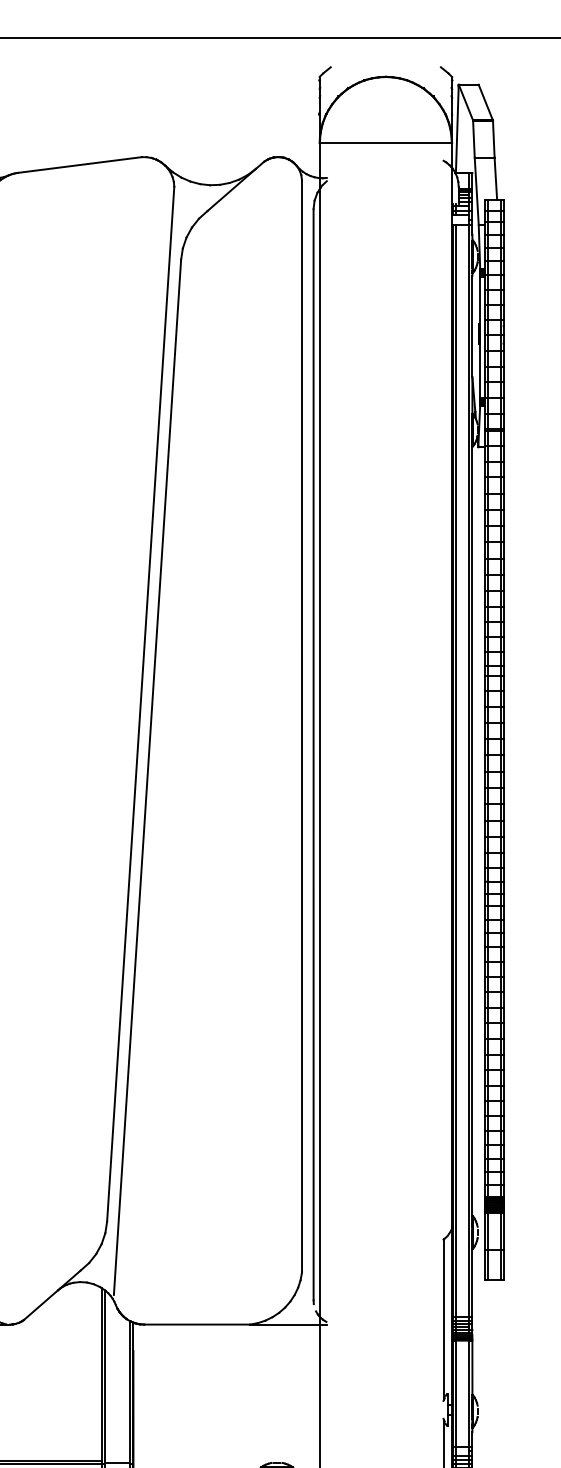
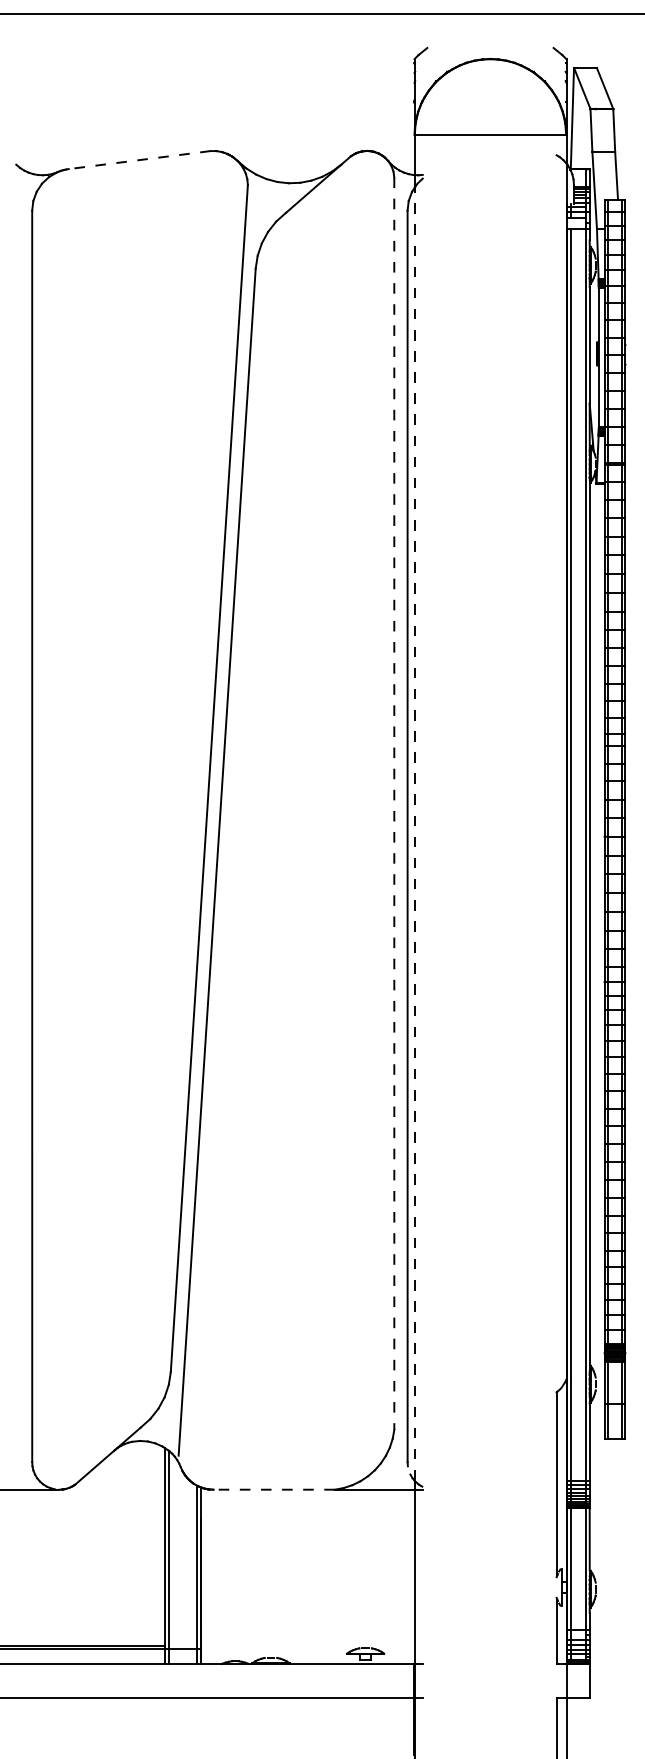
line: (79, 165) -> (139, 160), solid -> dashed
line: (302, 727) -> (394, 804), solid -> dashed
line: (319, 752) -> (414, 833), solid -> dashed
line: (197, 1324) -> (274, 1489), solid -> dashed

